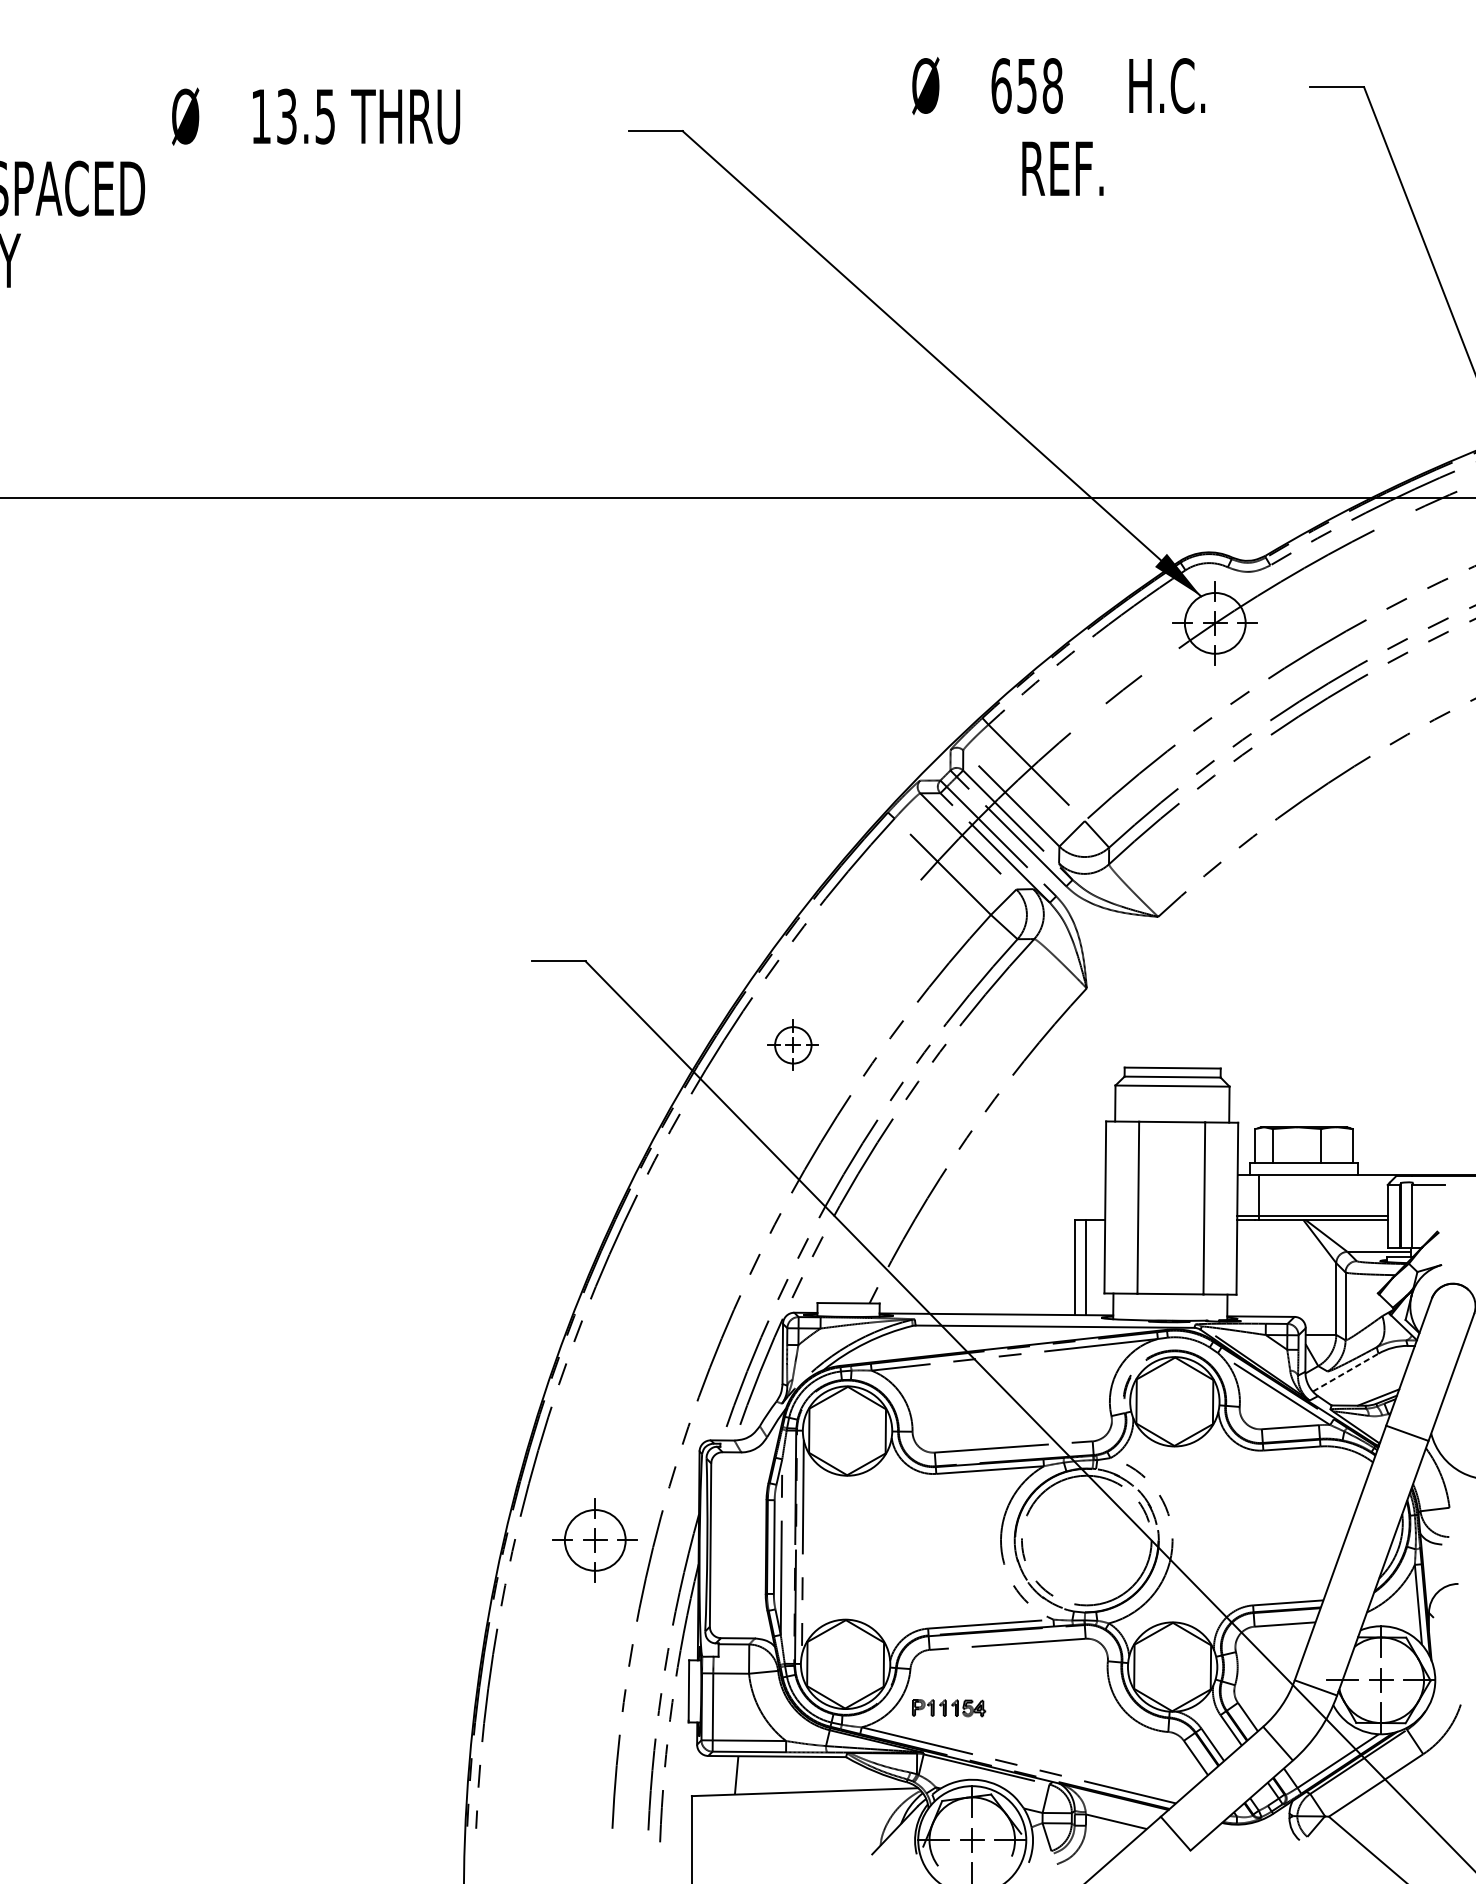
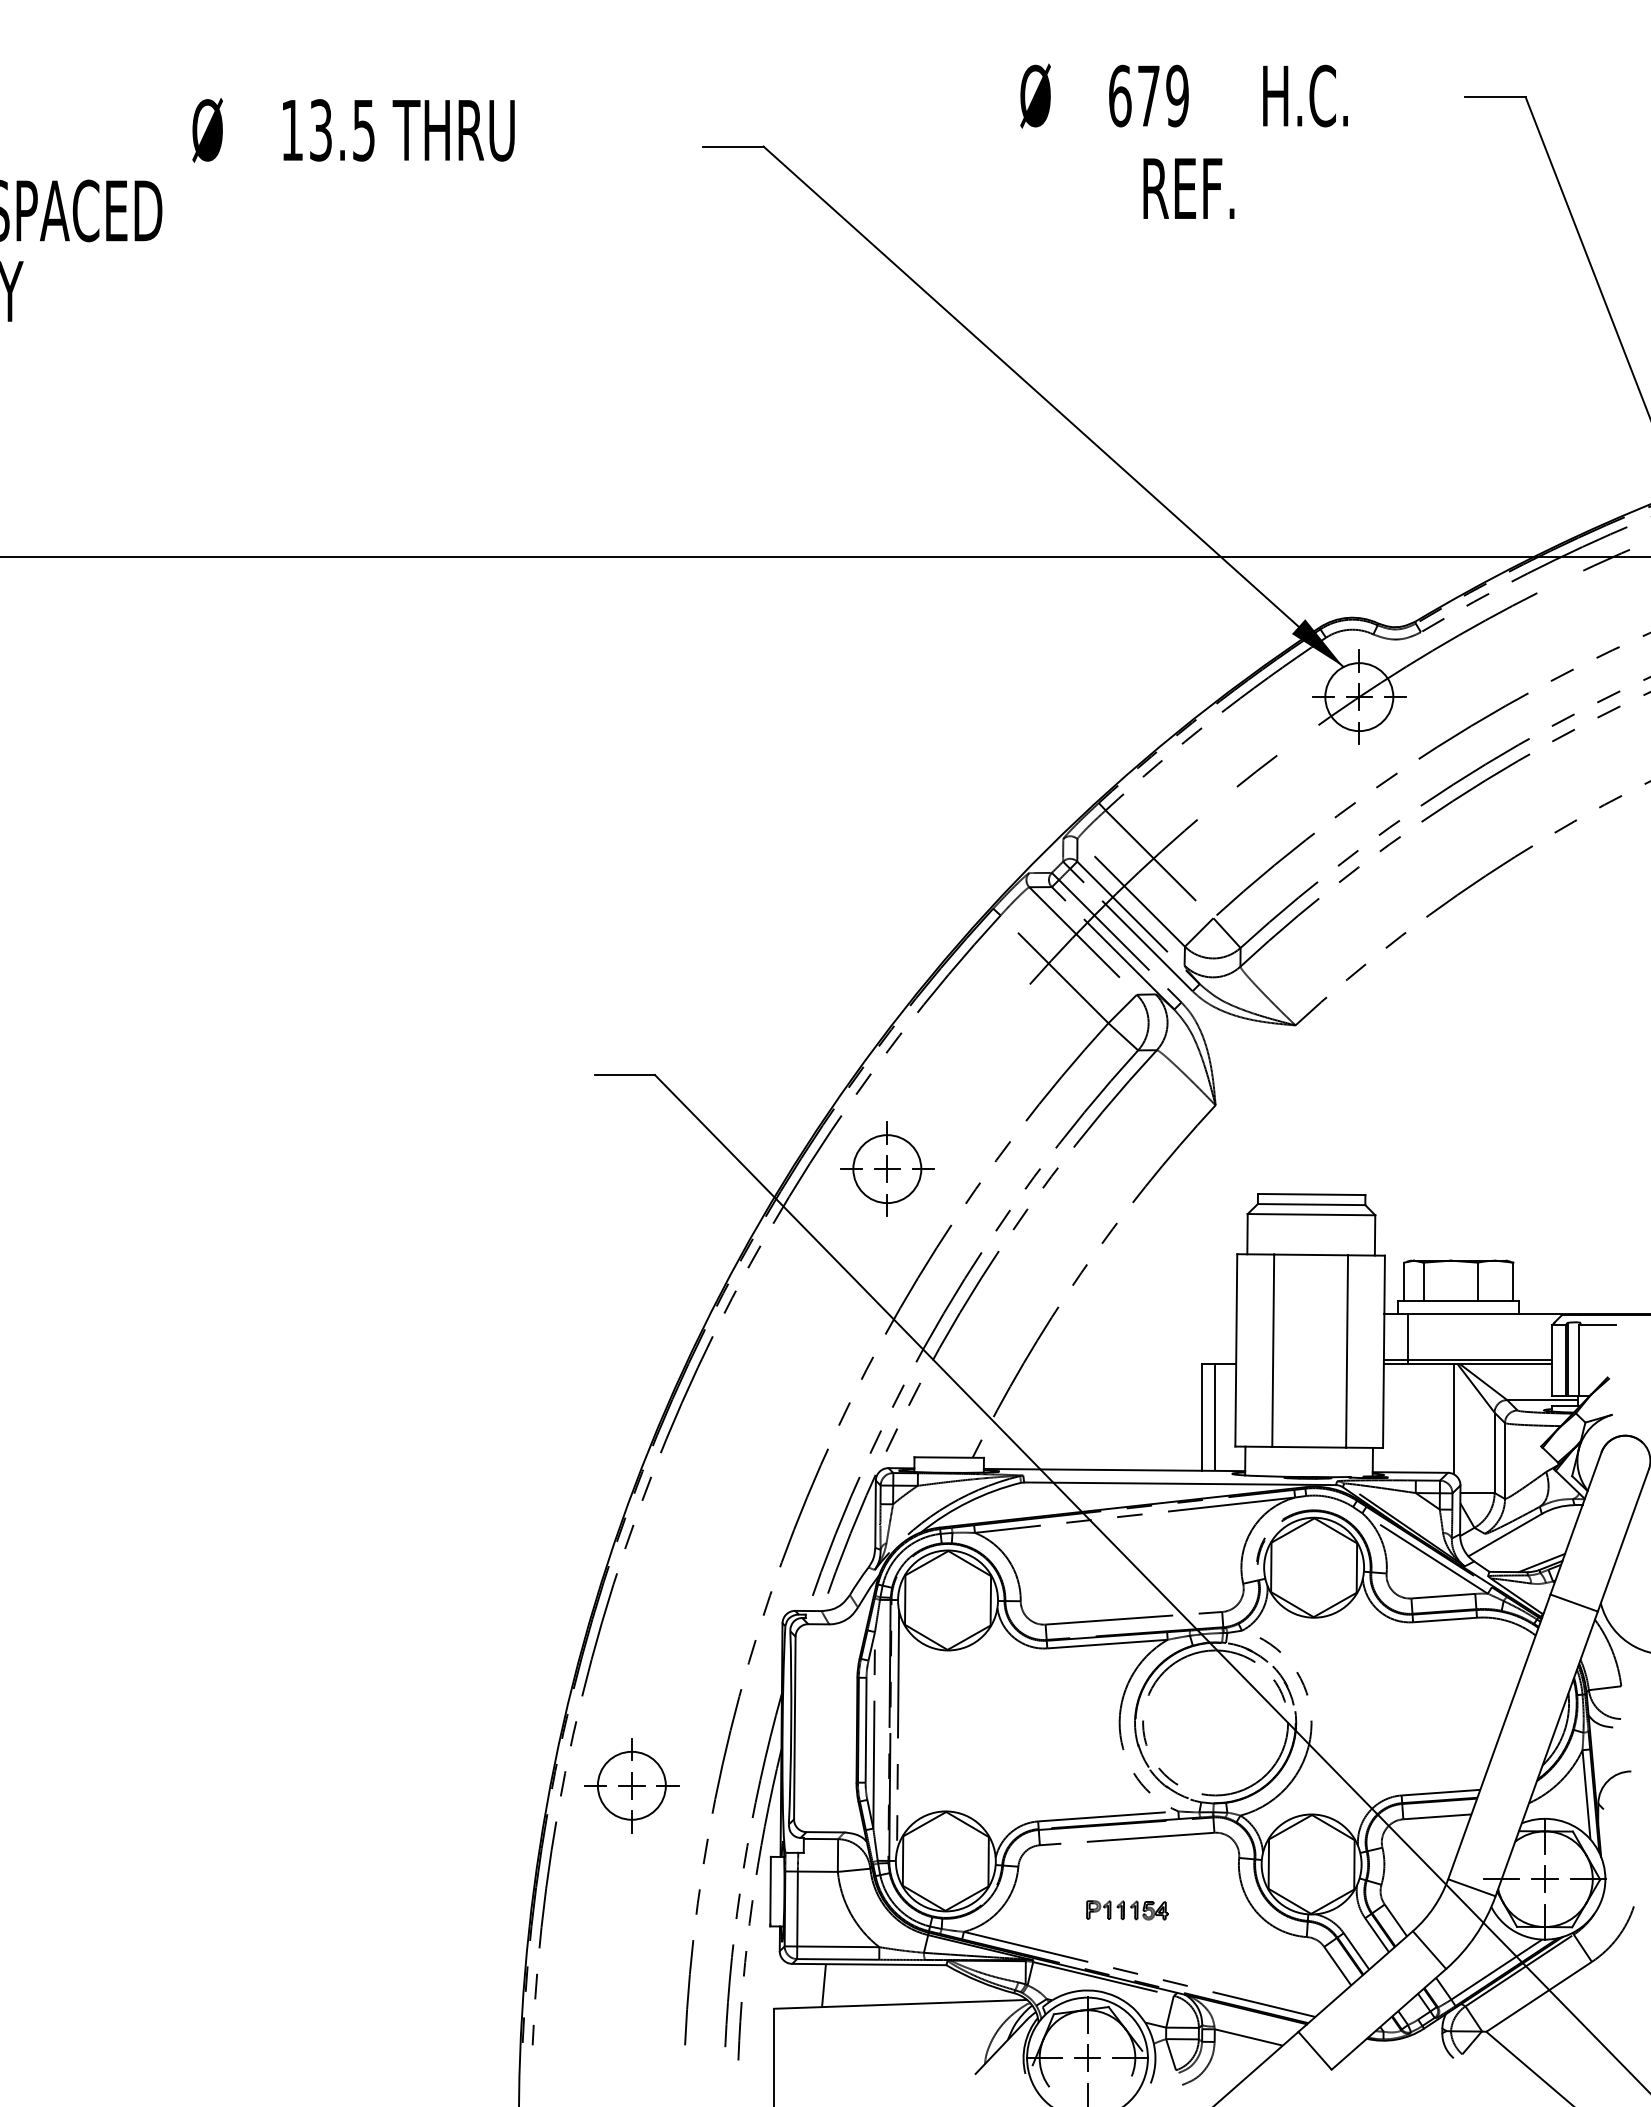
text: (1040, 85) -> (1163, 95), 658 -> 679
part: (793, 1044) -> (887, 1168), size x1.67
line: (1300, 1269) -> (1454, 1419), added
line: (1345, 1372) -> (1505, 1534), dashed -> solid
part: (594, 1540) -> (631, 1785), moved
part: (949, 1708) -> (1127, 1910), moved

